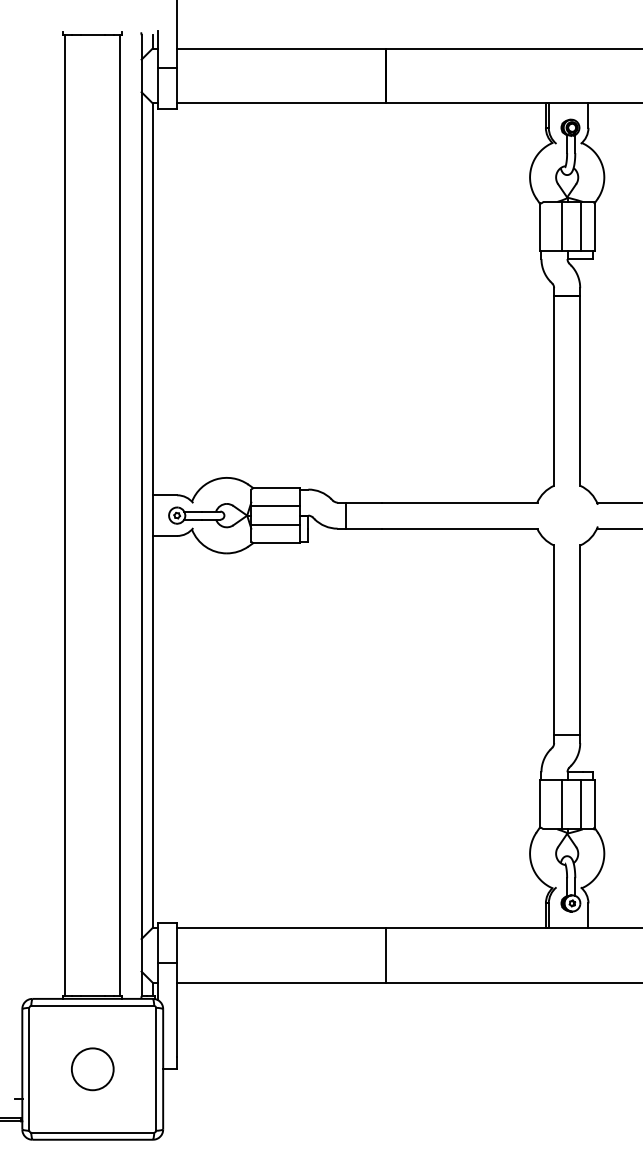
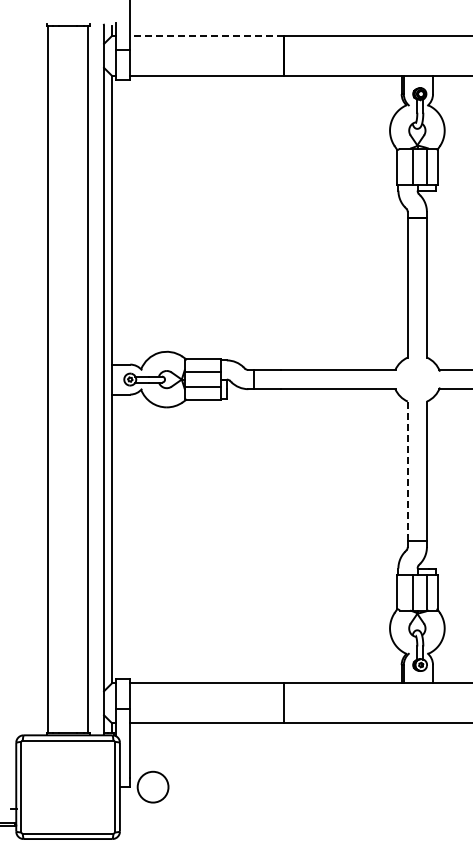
line: (282, 48) -> (207, 35), solid -> dashed
line: (553, 640) -> (407, 471), solid -> dashed
circle: (91, 1068) -> (152, 786), moved

